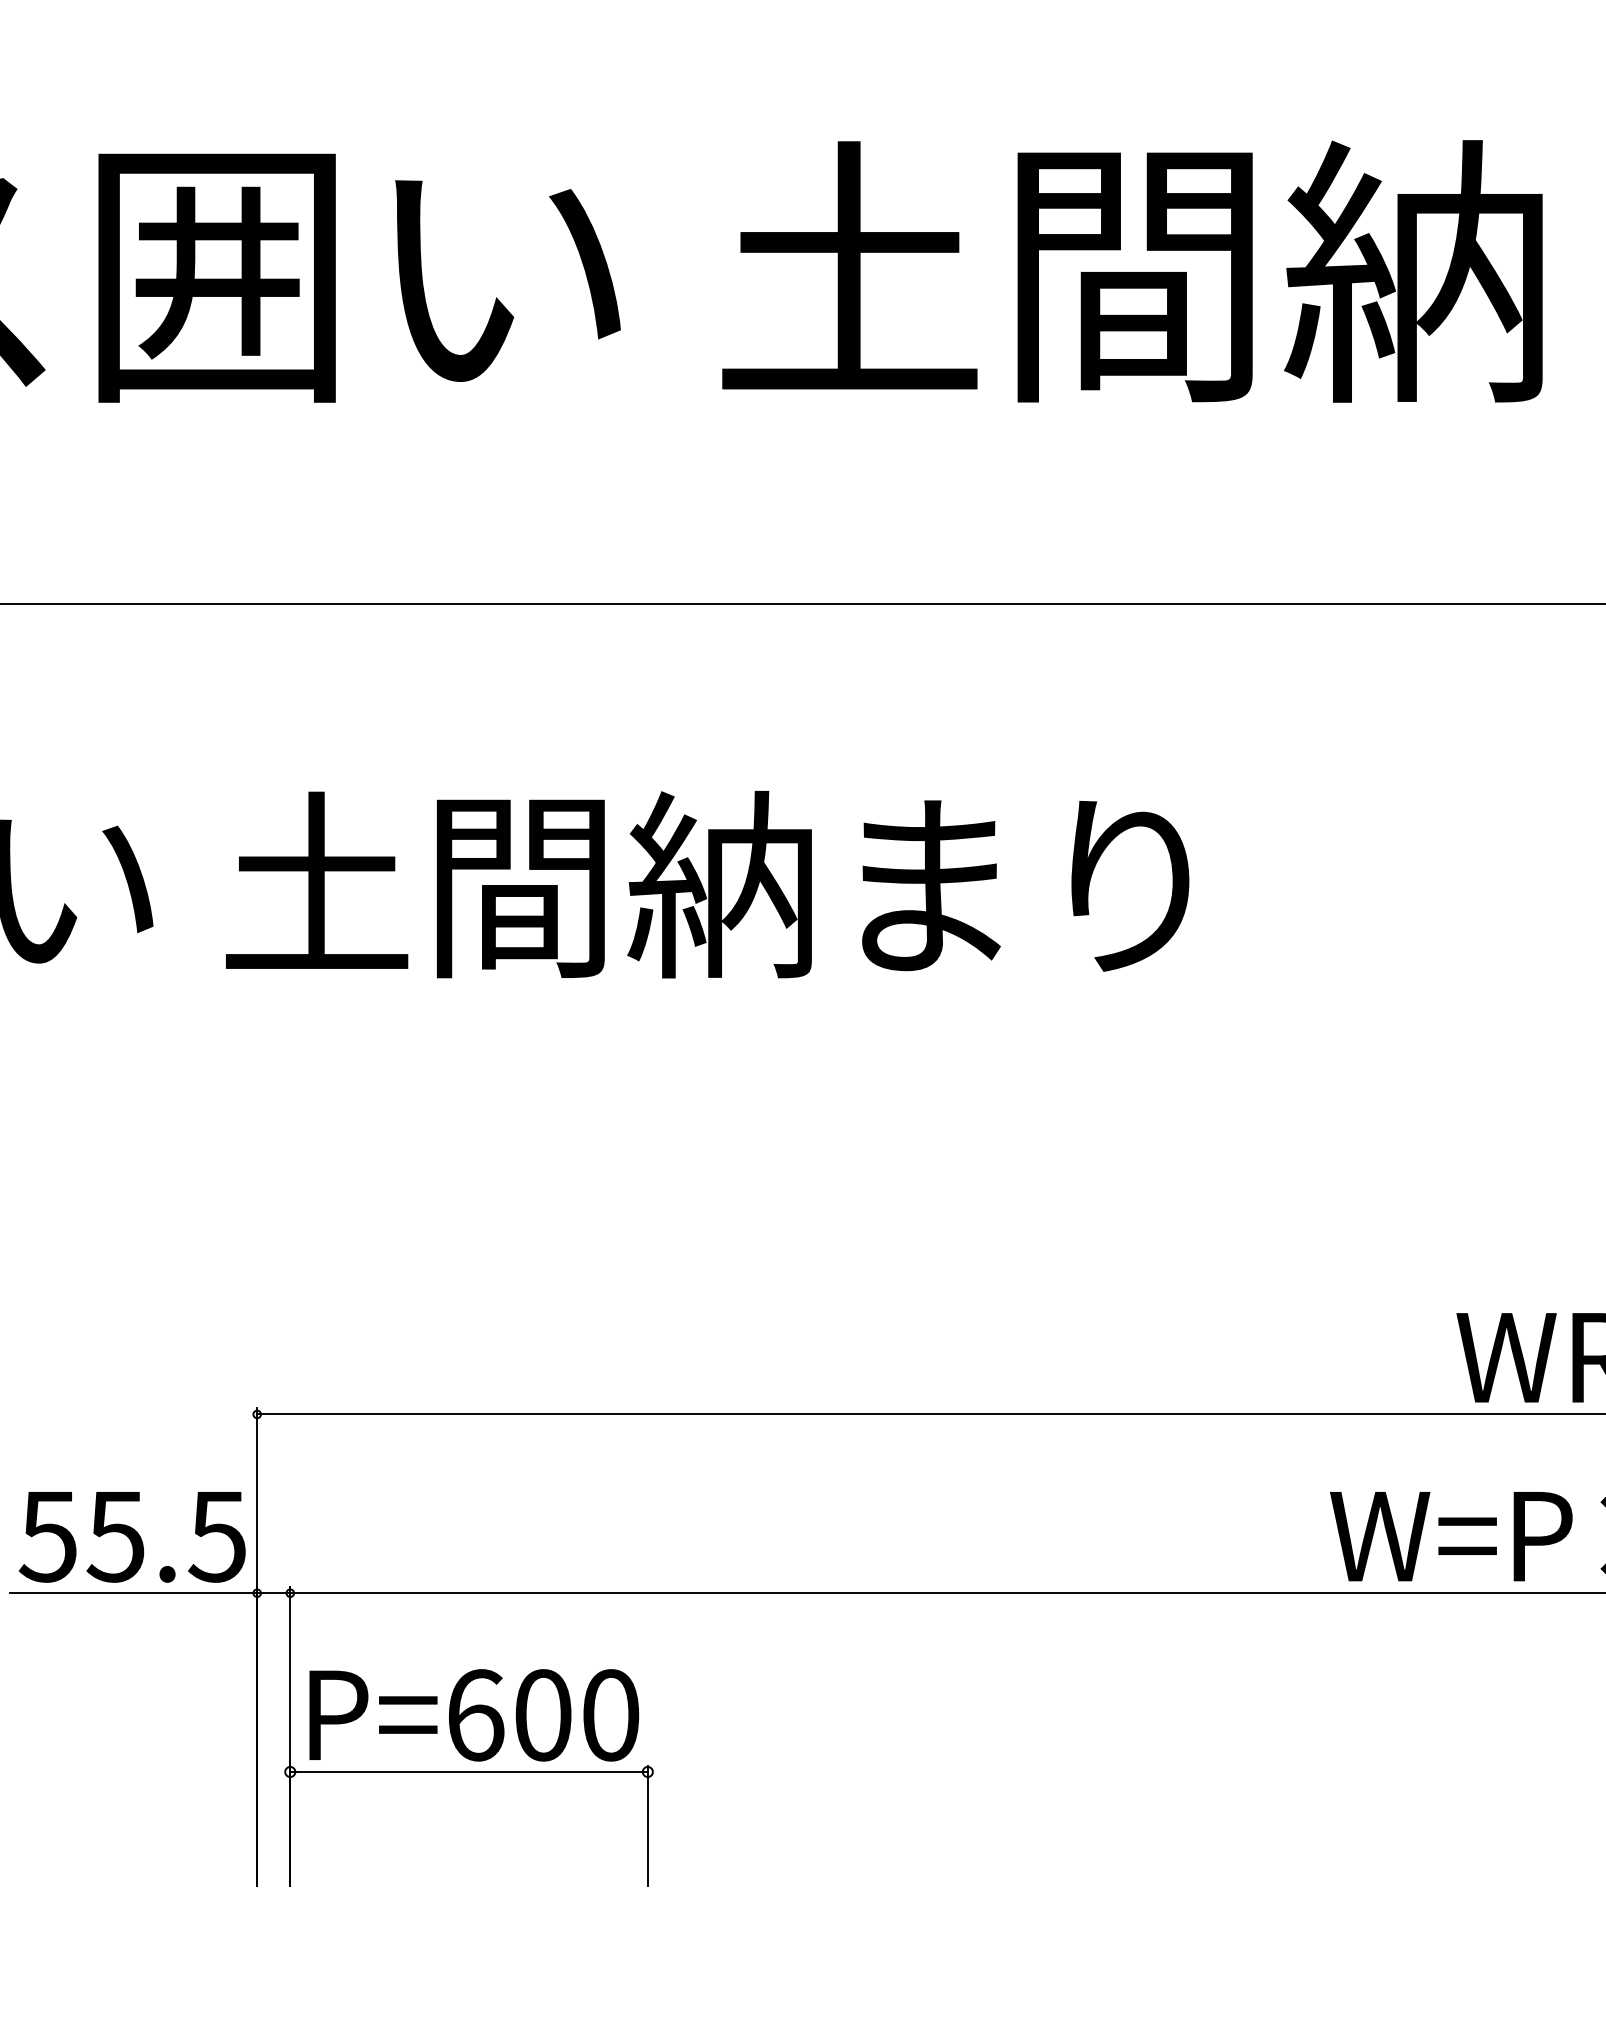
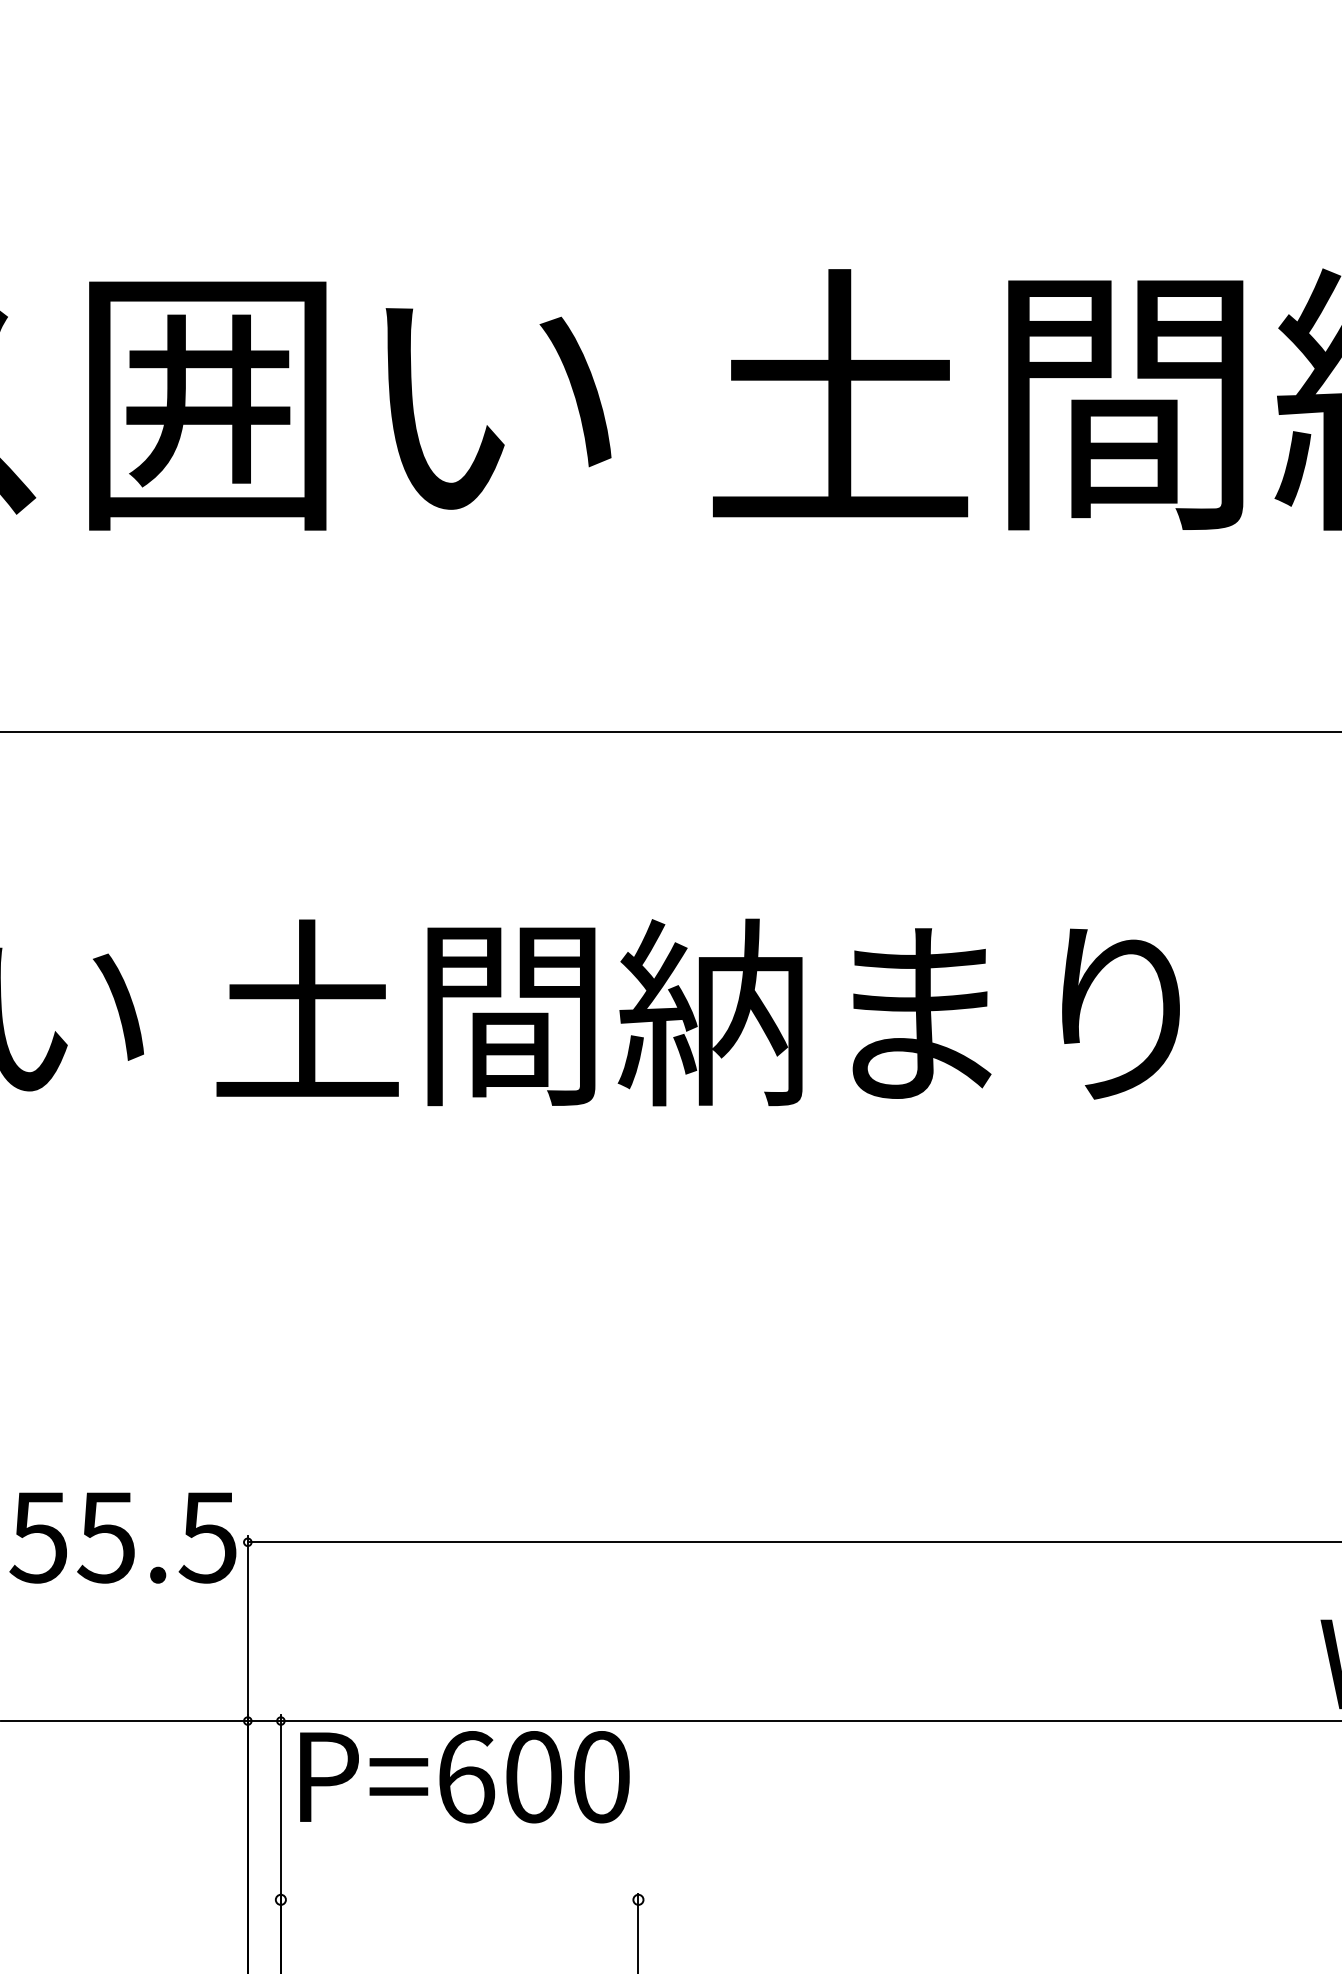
text: (131, 1537) -> (122, 1538), moved
text: (474, 1715) -> (465, 1777), moved
line: (468, 1772) -> (459, 1900), removed

